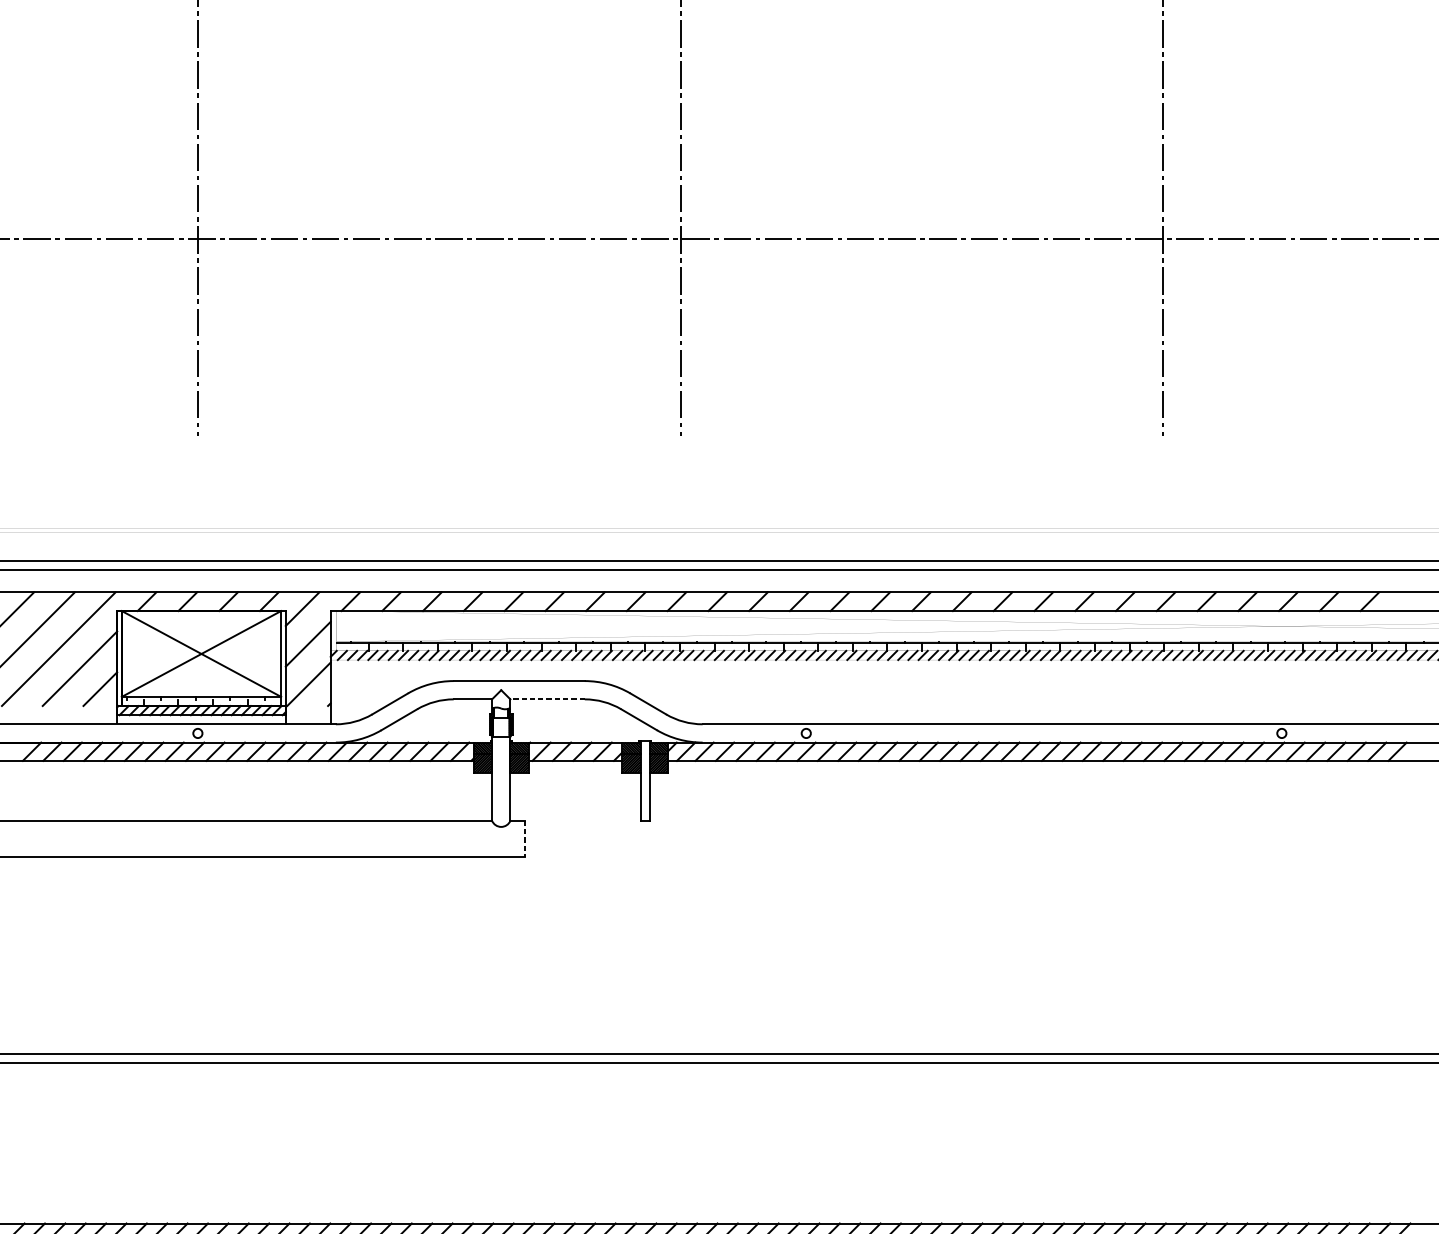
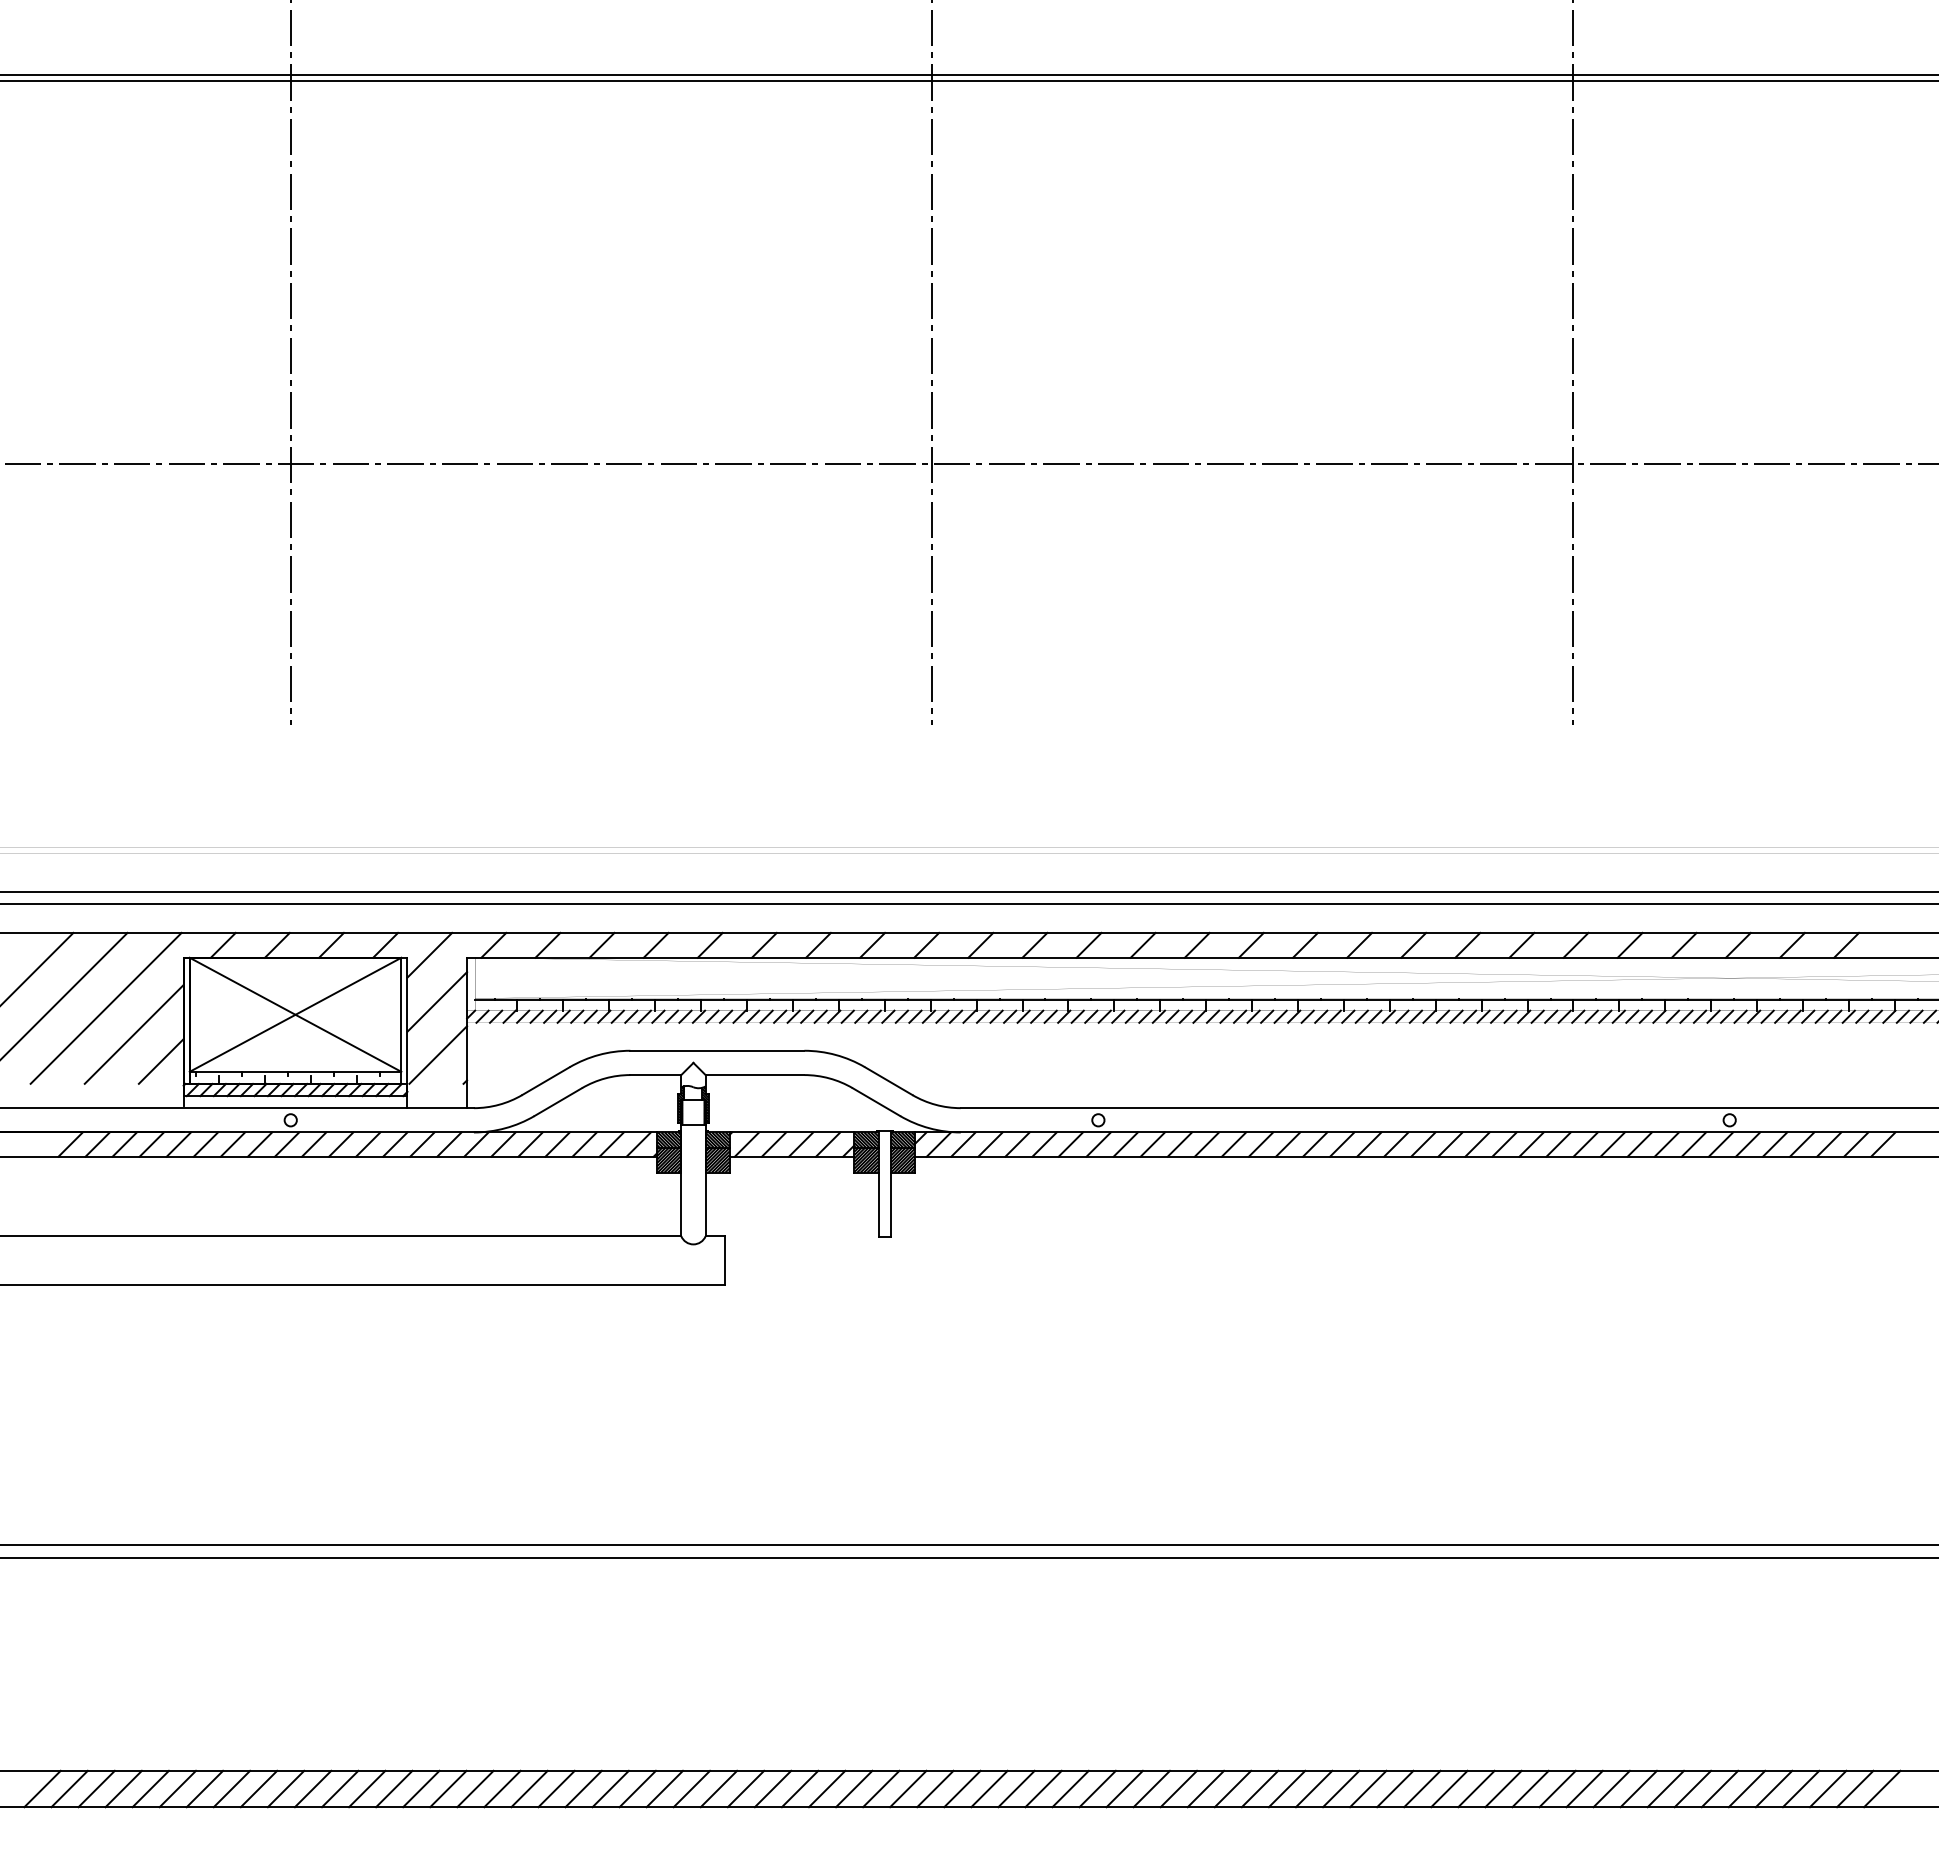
line: (547, 699) -> (754, 1075), dashed -> solid
line: (524, 839) -> (724, 1261), dashed -> solid

